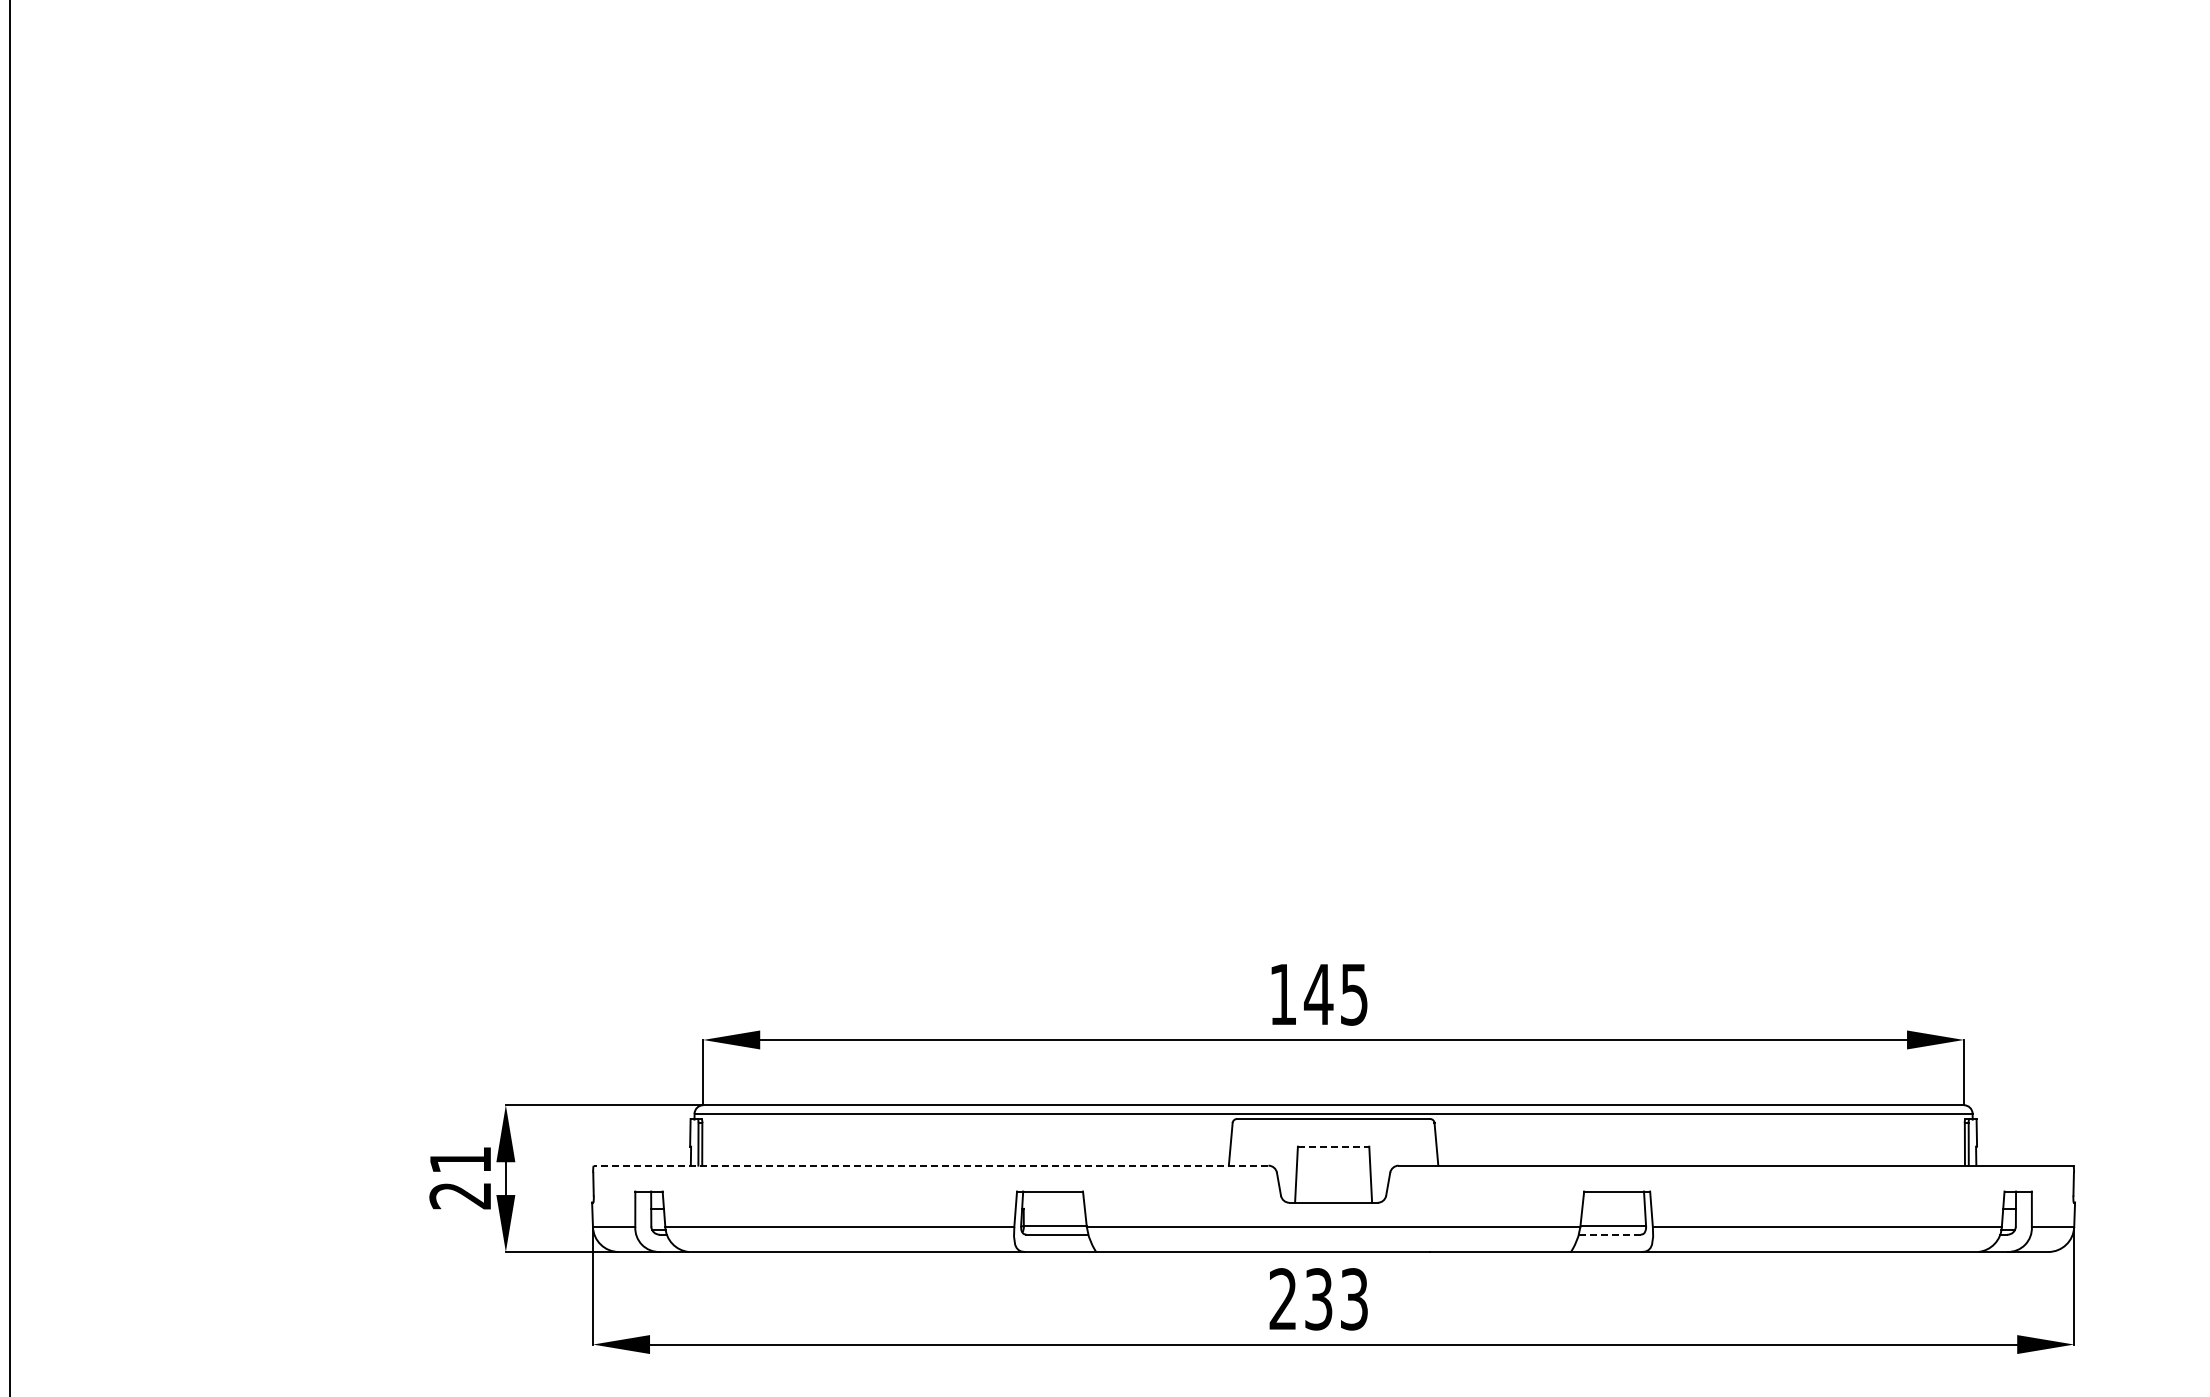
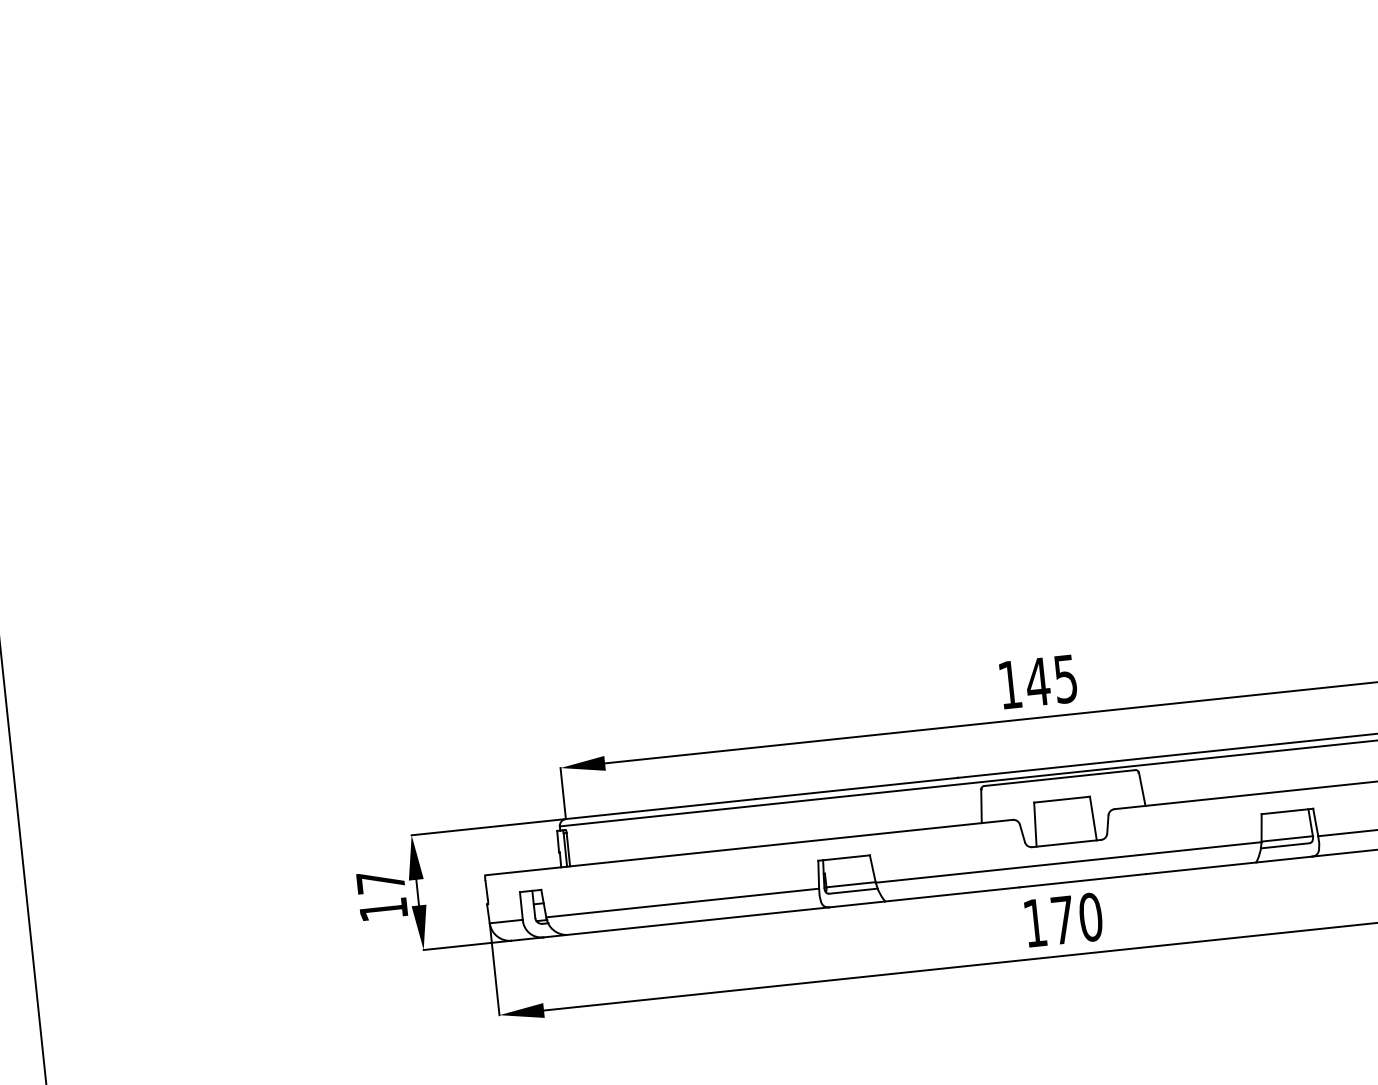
line: (1333, 1146) -> (1061, 799), dashed -> solid
line: (930, 1165) -> (748, 847), dashed -> solid
text: (459, 1178) -> (381, 896), 21 -> 17
line: (1609, 1234) -> (1284, 845), dashed -> solid
text: (1318, 1299) -> (1062, 920), 233 -> 170

